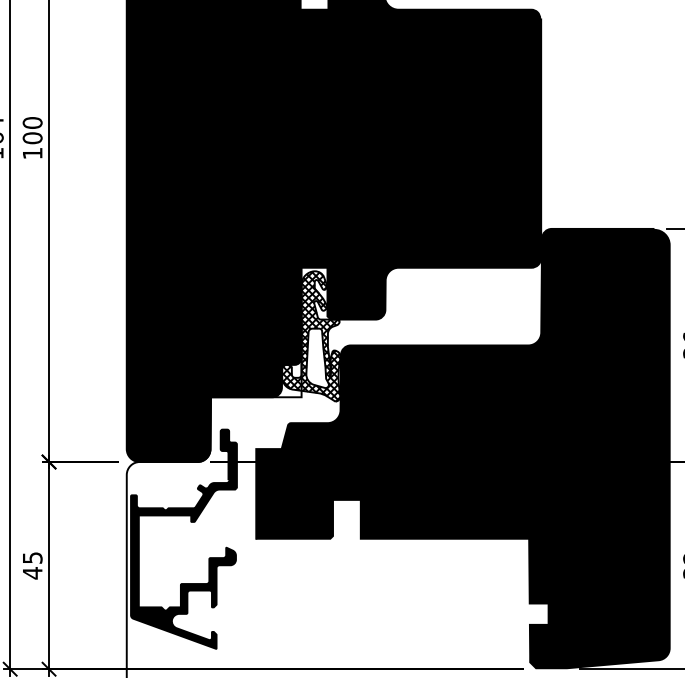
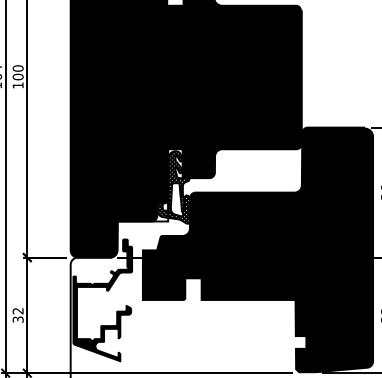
text: (31, 565) -> (17, 315), 45 -> 32

